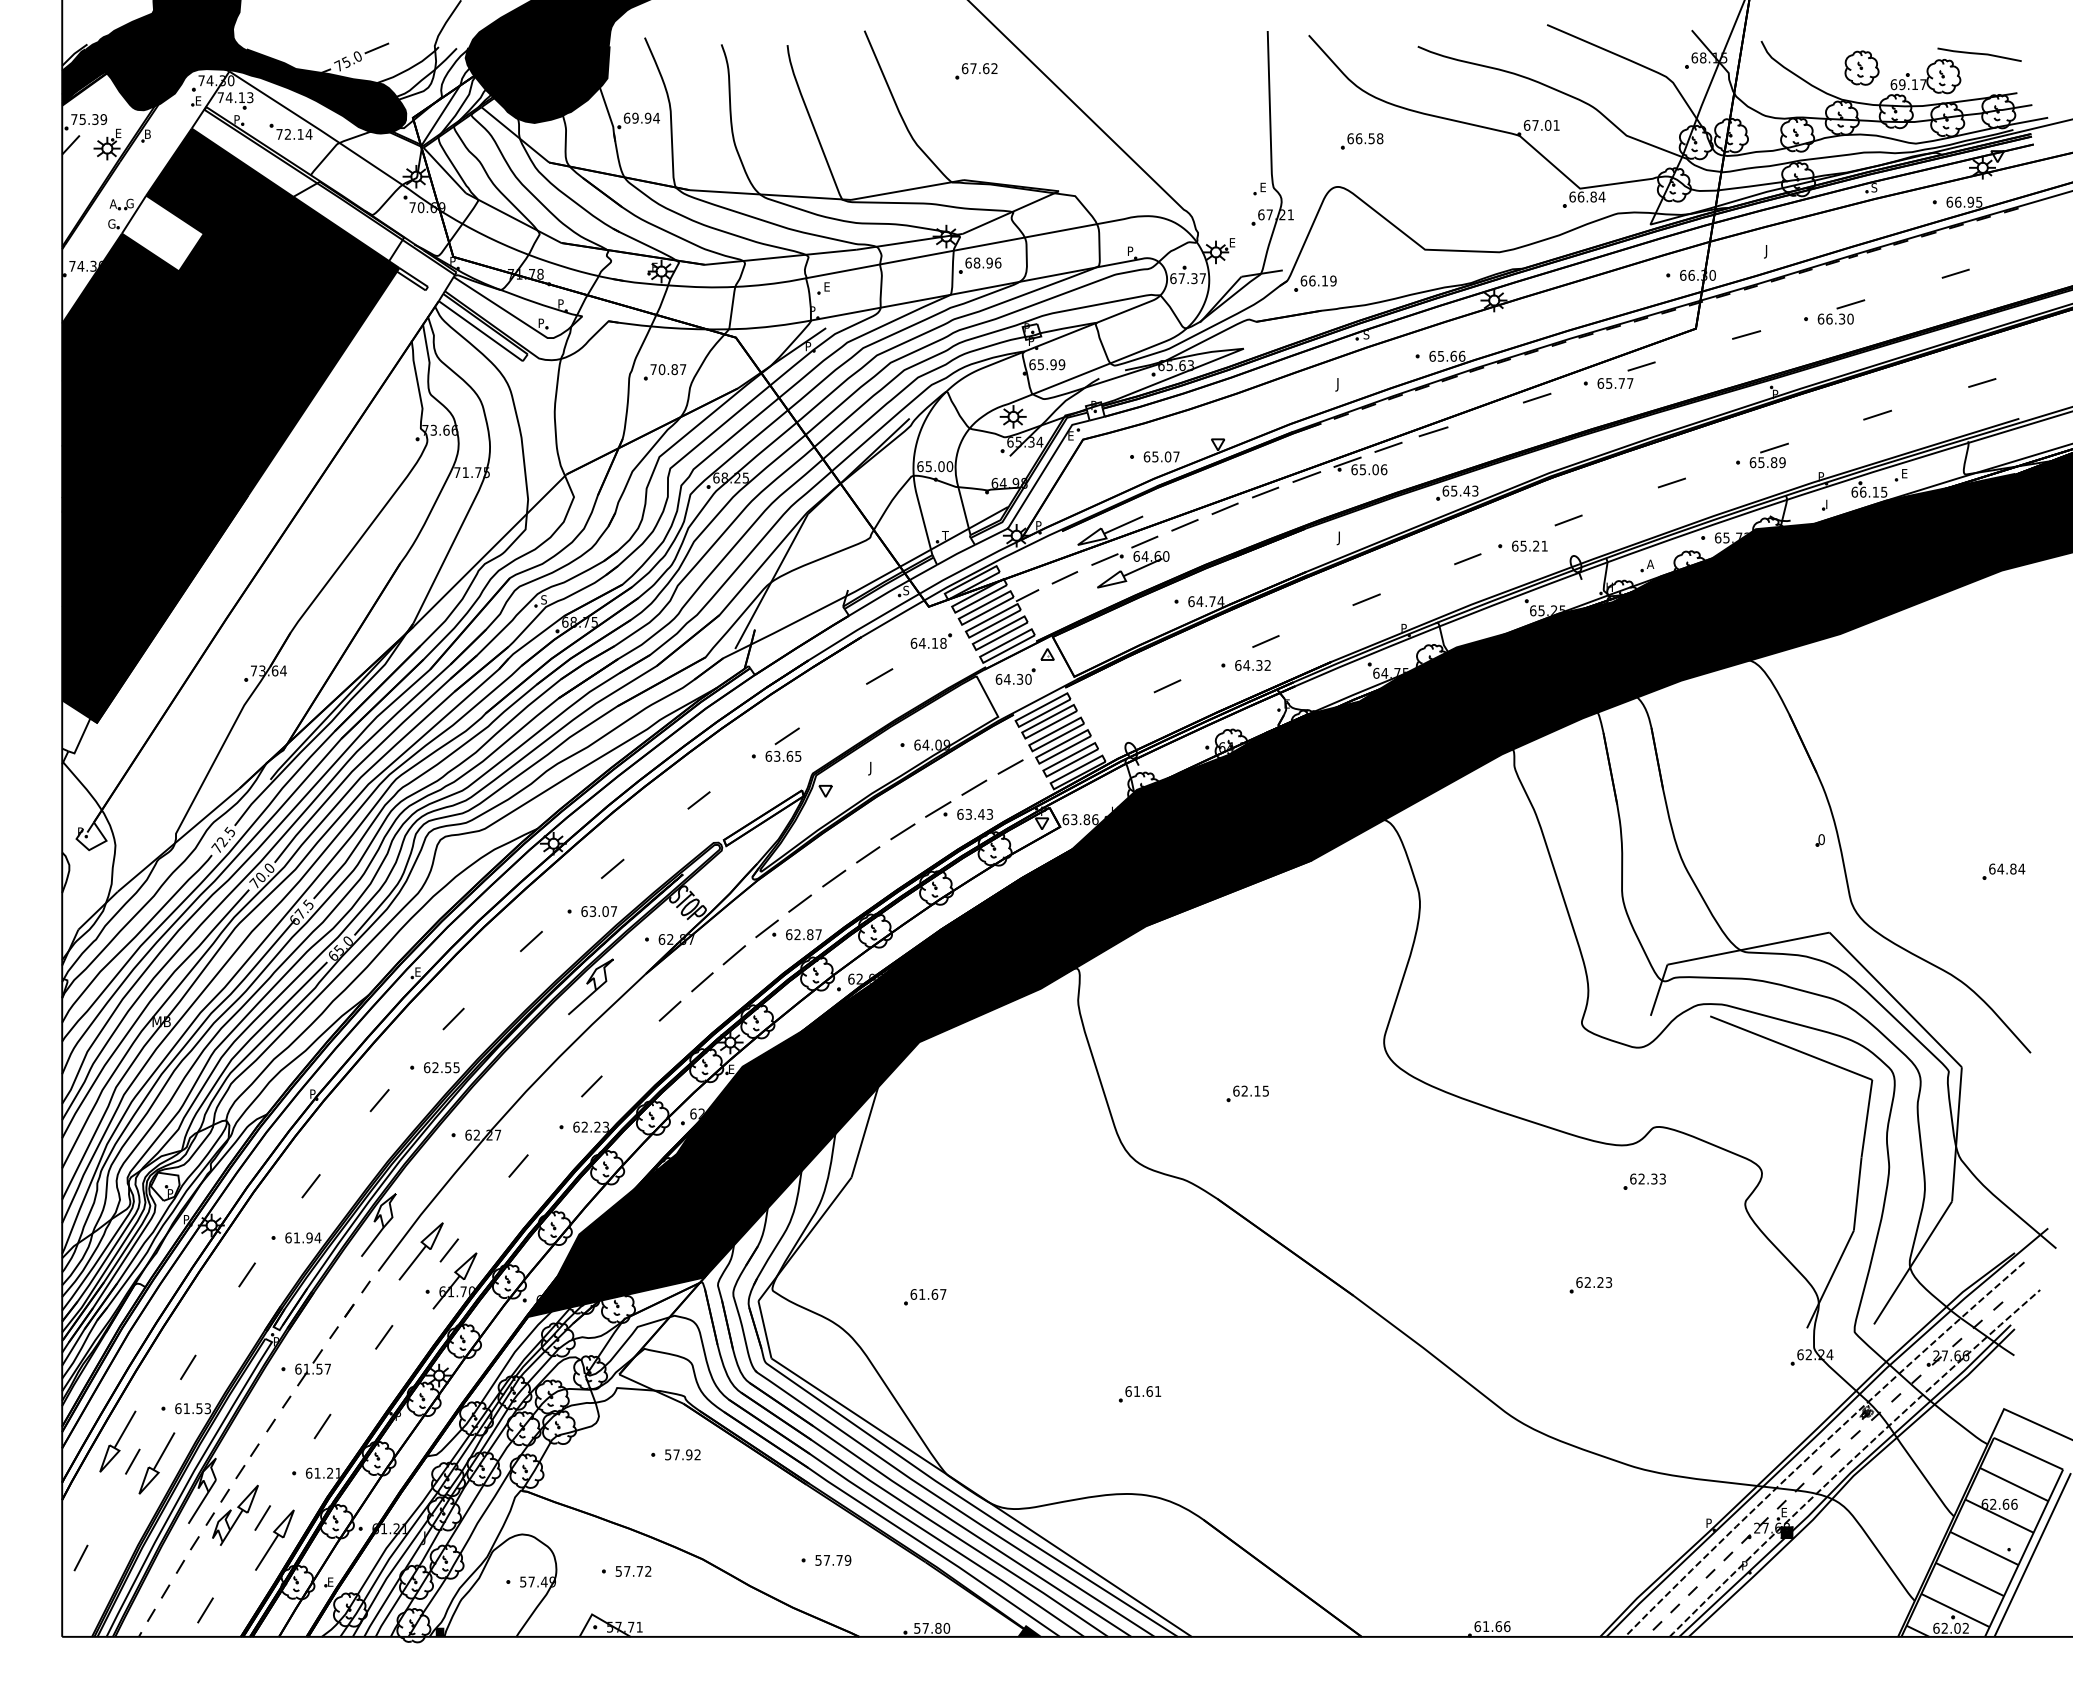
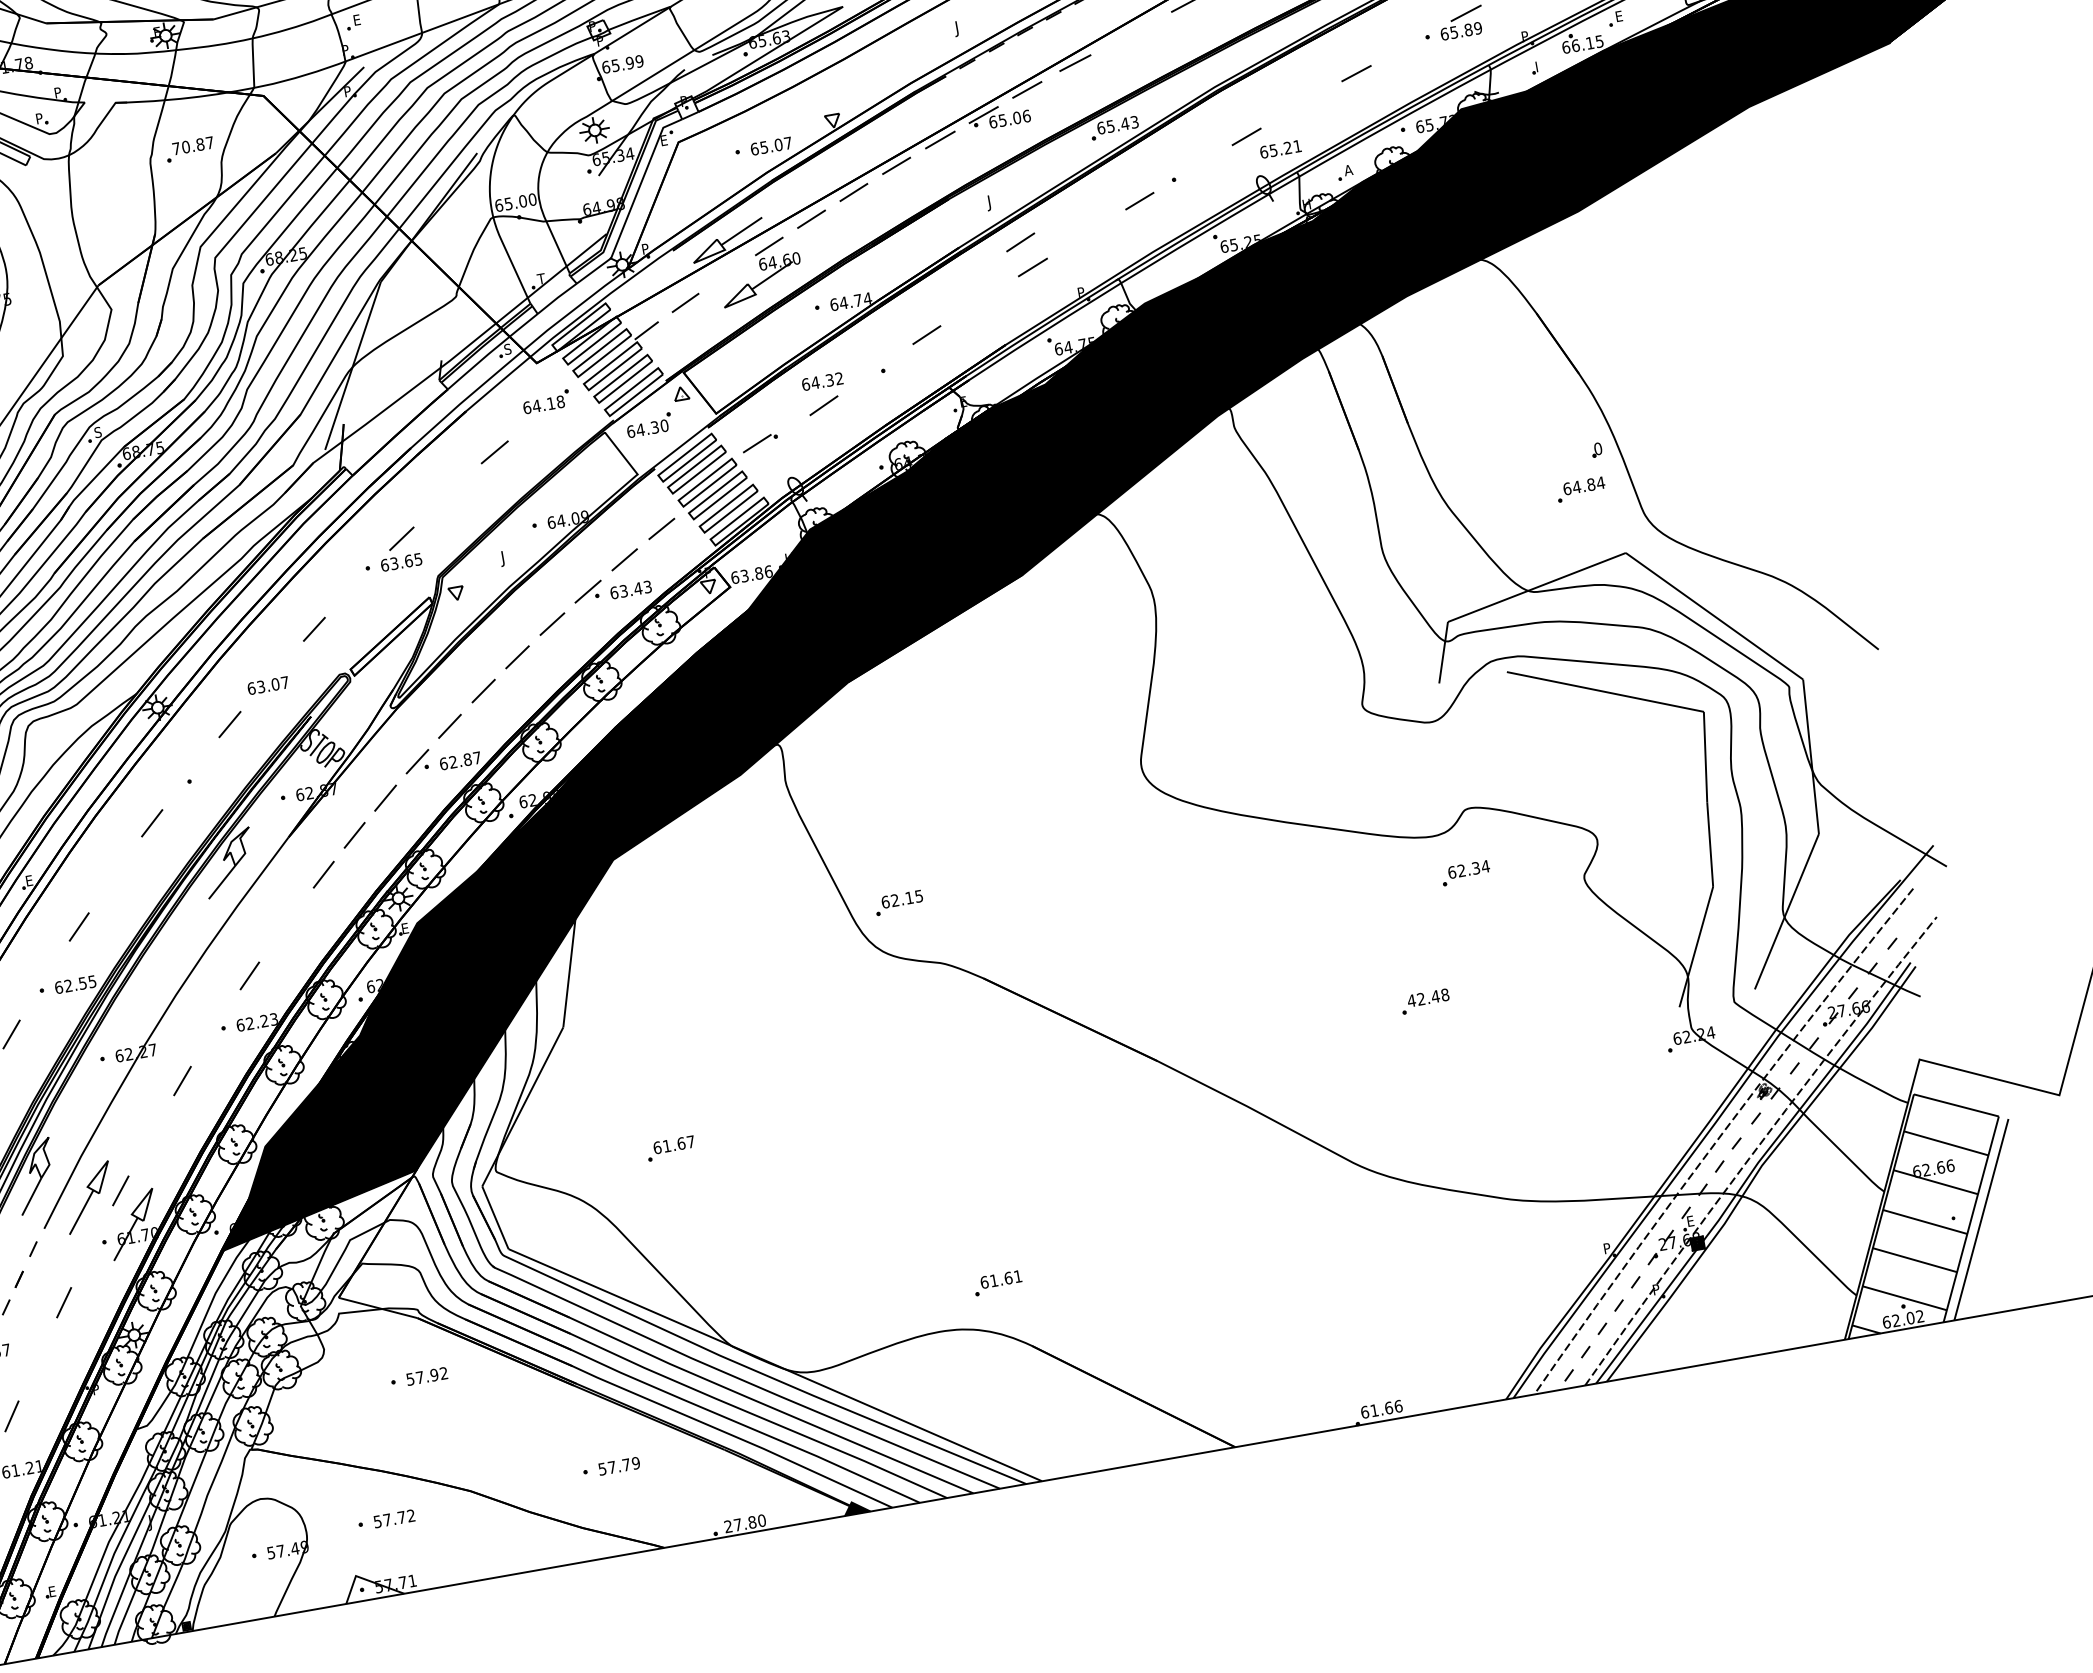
text: (1529, 545) -> (1280, 148), moved
part: (1107, 559) -> (760, 443), moved
line: (1359, 576) -> (1020, 242), added
text: (1252, 665) -> (822, 381), moved
part: (2003, 871) -> (1580, 489), moved
text: (599, 911) -> (268, 685), moved
part: (1247, 1093) -> (898, 902), moved
text: (1662, 1178) -> (1485, 865), 62.33 -> 62.34
text: (1594, 1282) -> (1428, 997), 62.23 -> 42.48
part: (1139, 1394) -> (997, 1283), moved
text: (917, 1627) -> (728, 1525), 57.80 -> 27.80

